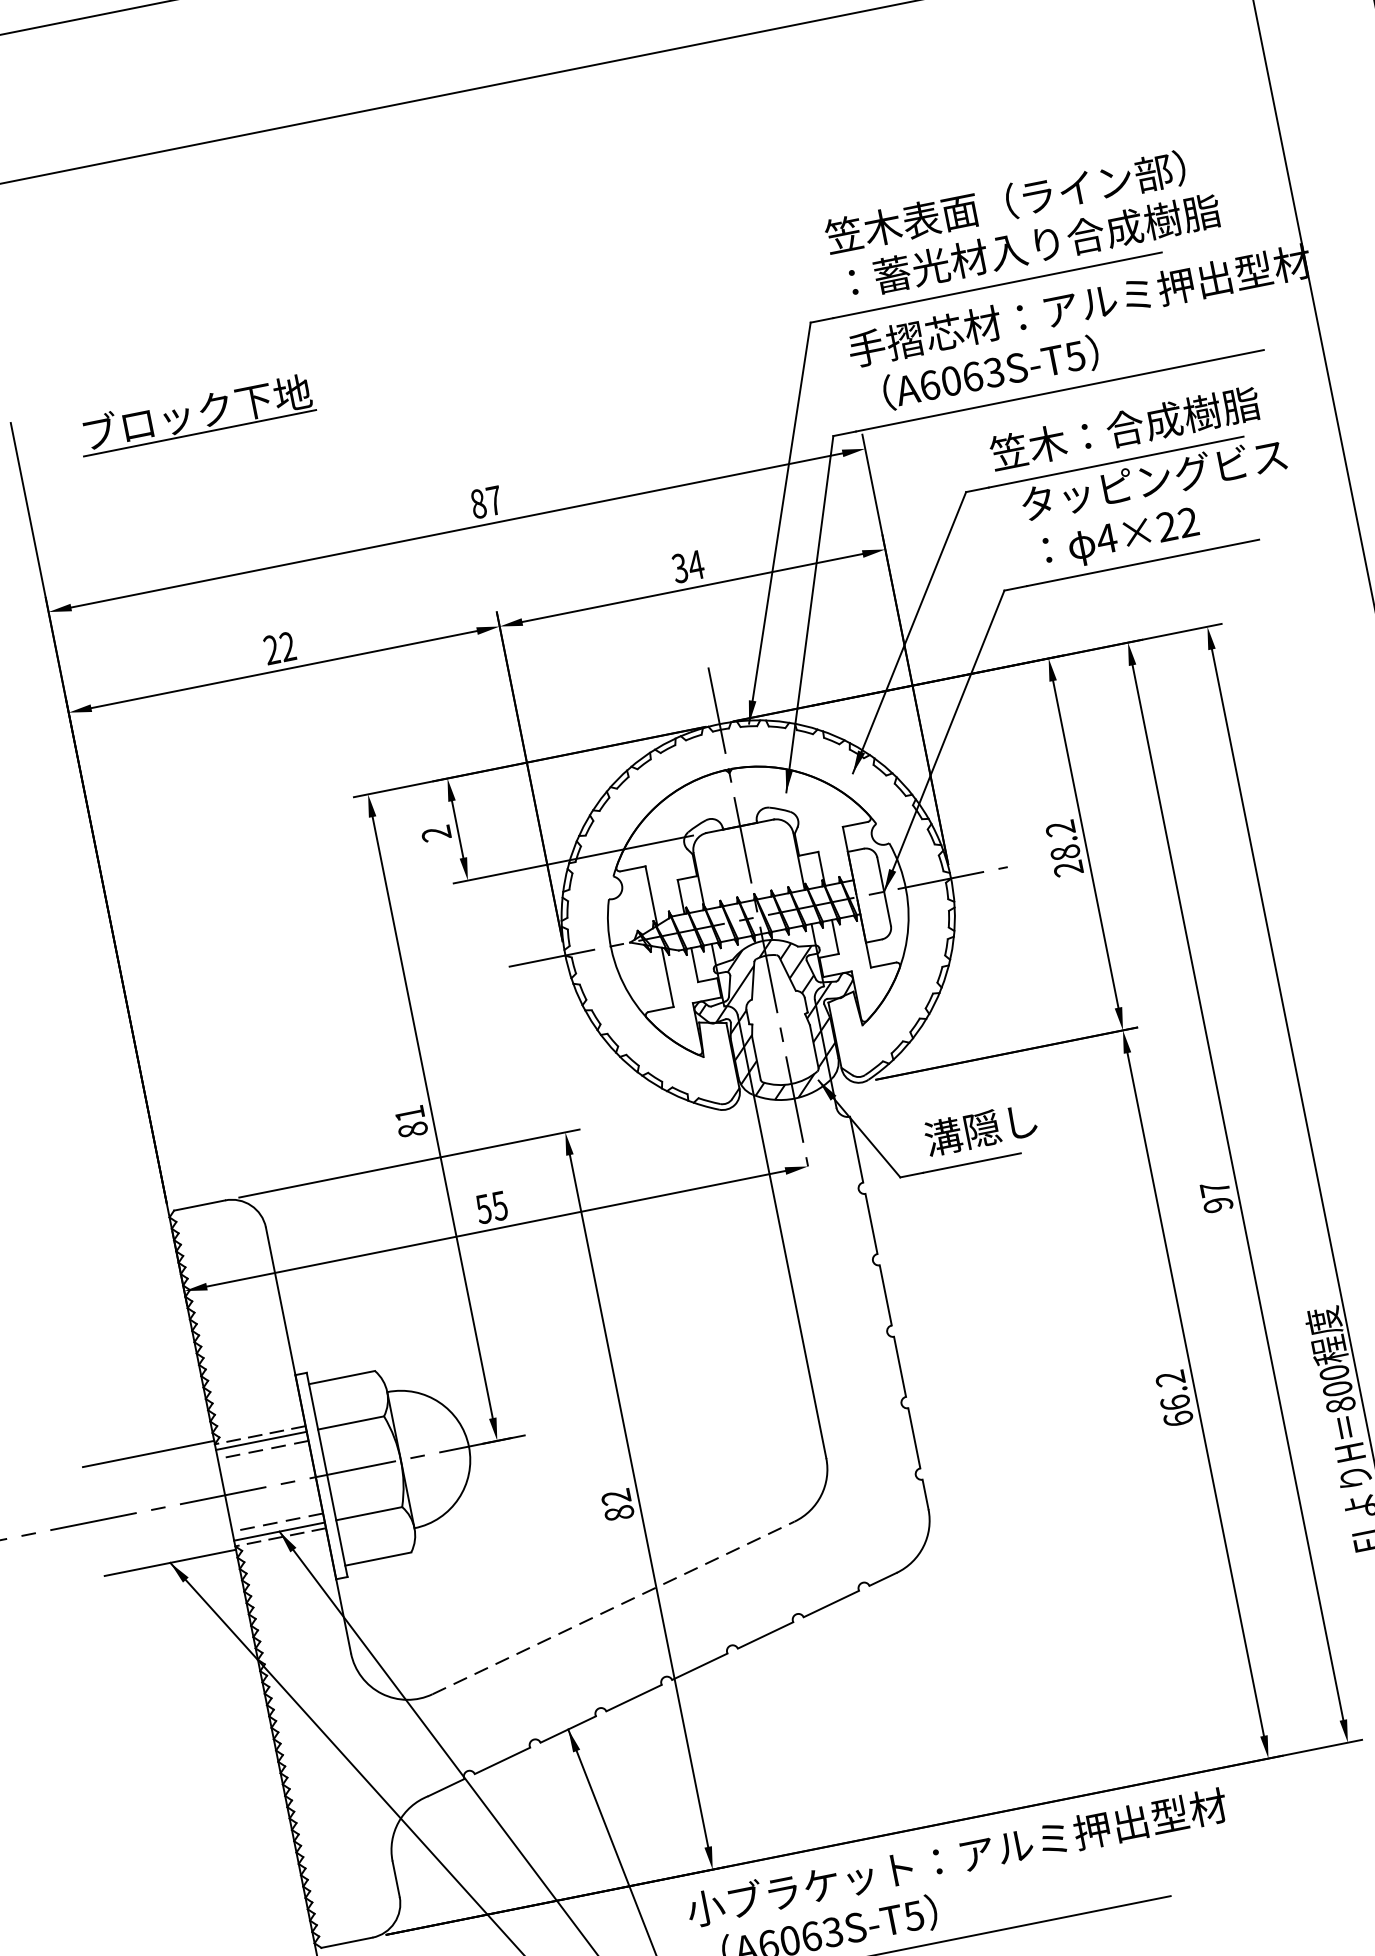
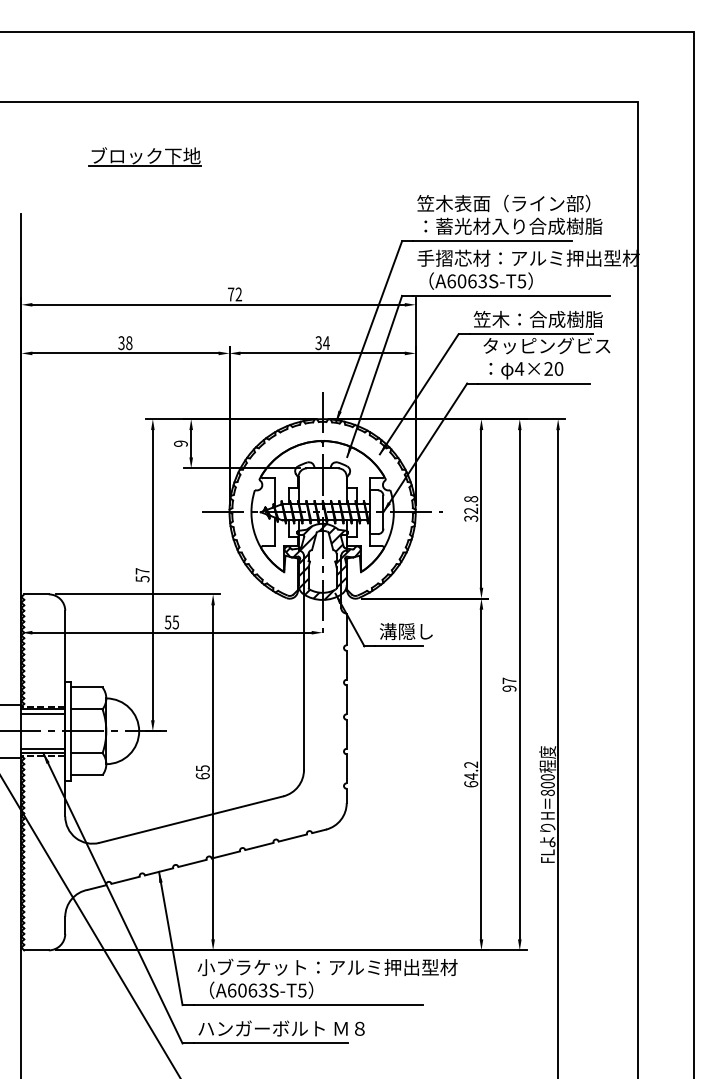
part: (194, 414) -> (144, 156), moved
text: (487, 502) -> (235, 294), 87 -> 72
text: (1187, 521) -> (558, 368), 4×22 -> 4×20
text: (280, 649) -> (125, 343), 22 -> 38
text: (435, 833) -> (180, 443), 2 -> 9
text: (1064, 847) -> (471, 508), 28.2 -> 32.8
text: (411, 1122) -> (142, 575), 81 -> 57
text: (1175, 1402) -> (471, 776), 66.2 -> 64.2
line: (263, 1449) -> (43, 713), dashed -> solid
text: (617, 1505) -> (202, 772), 82 -> 65
line: (277, 1521) -> (43, 748), dashed -> solid
line: (613, 1607) -> (191, 819), dashed -> solid

